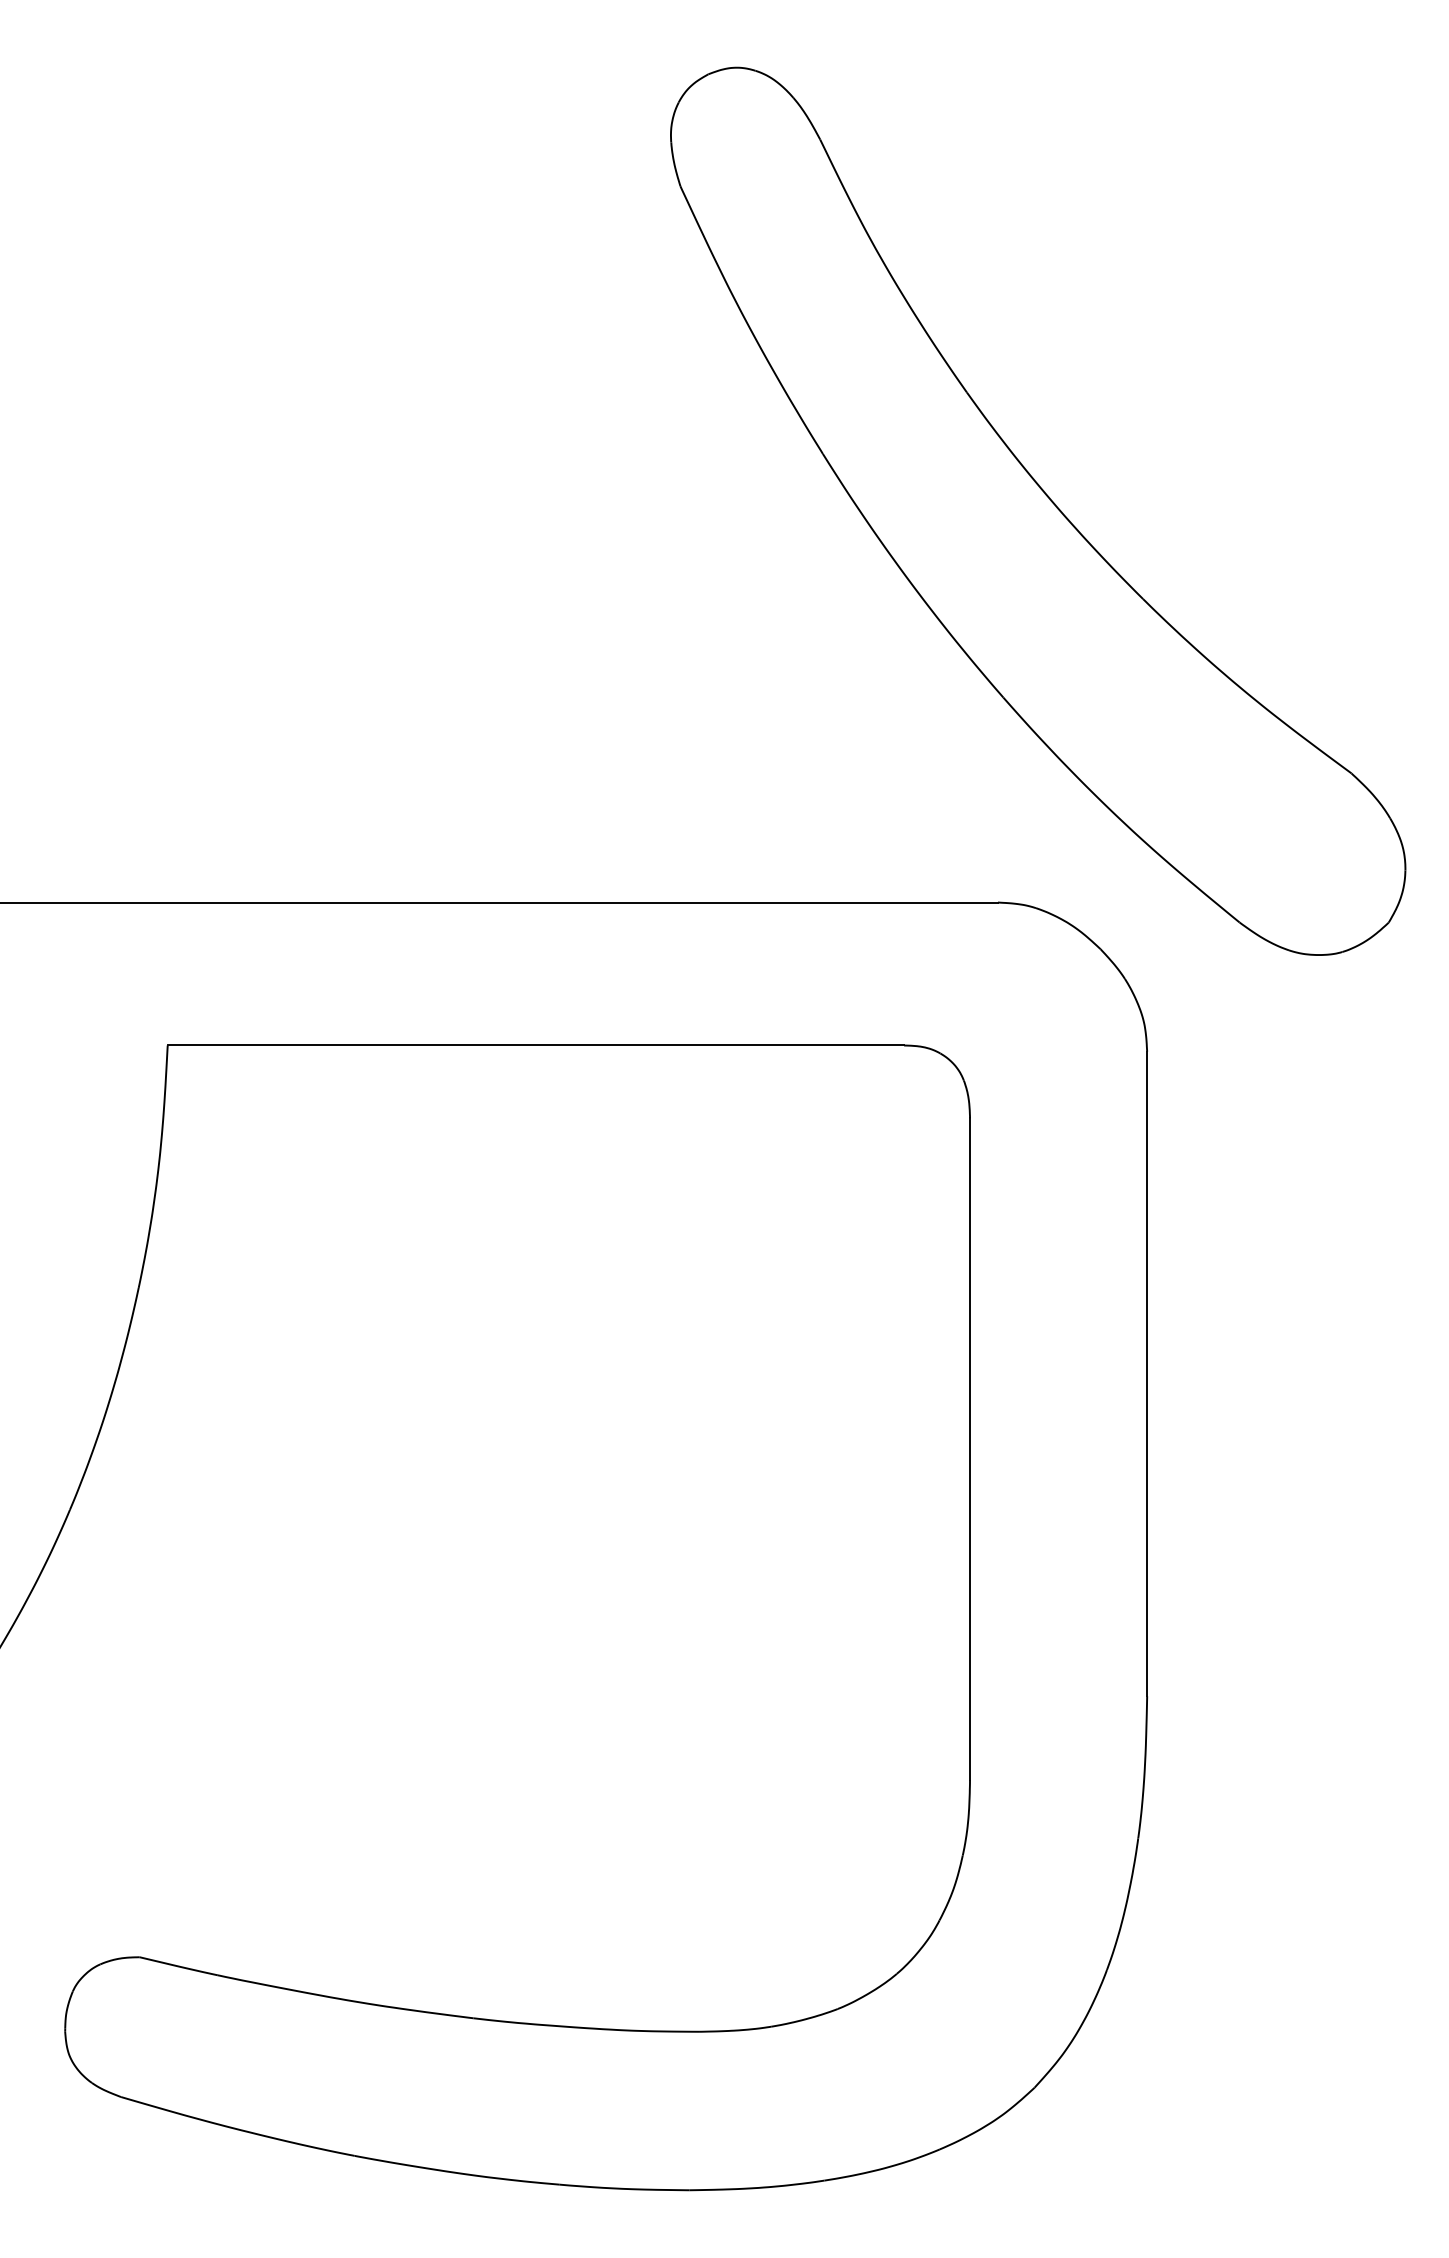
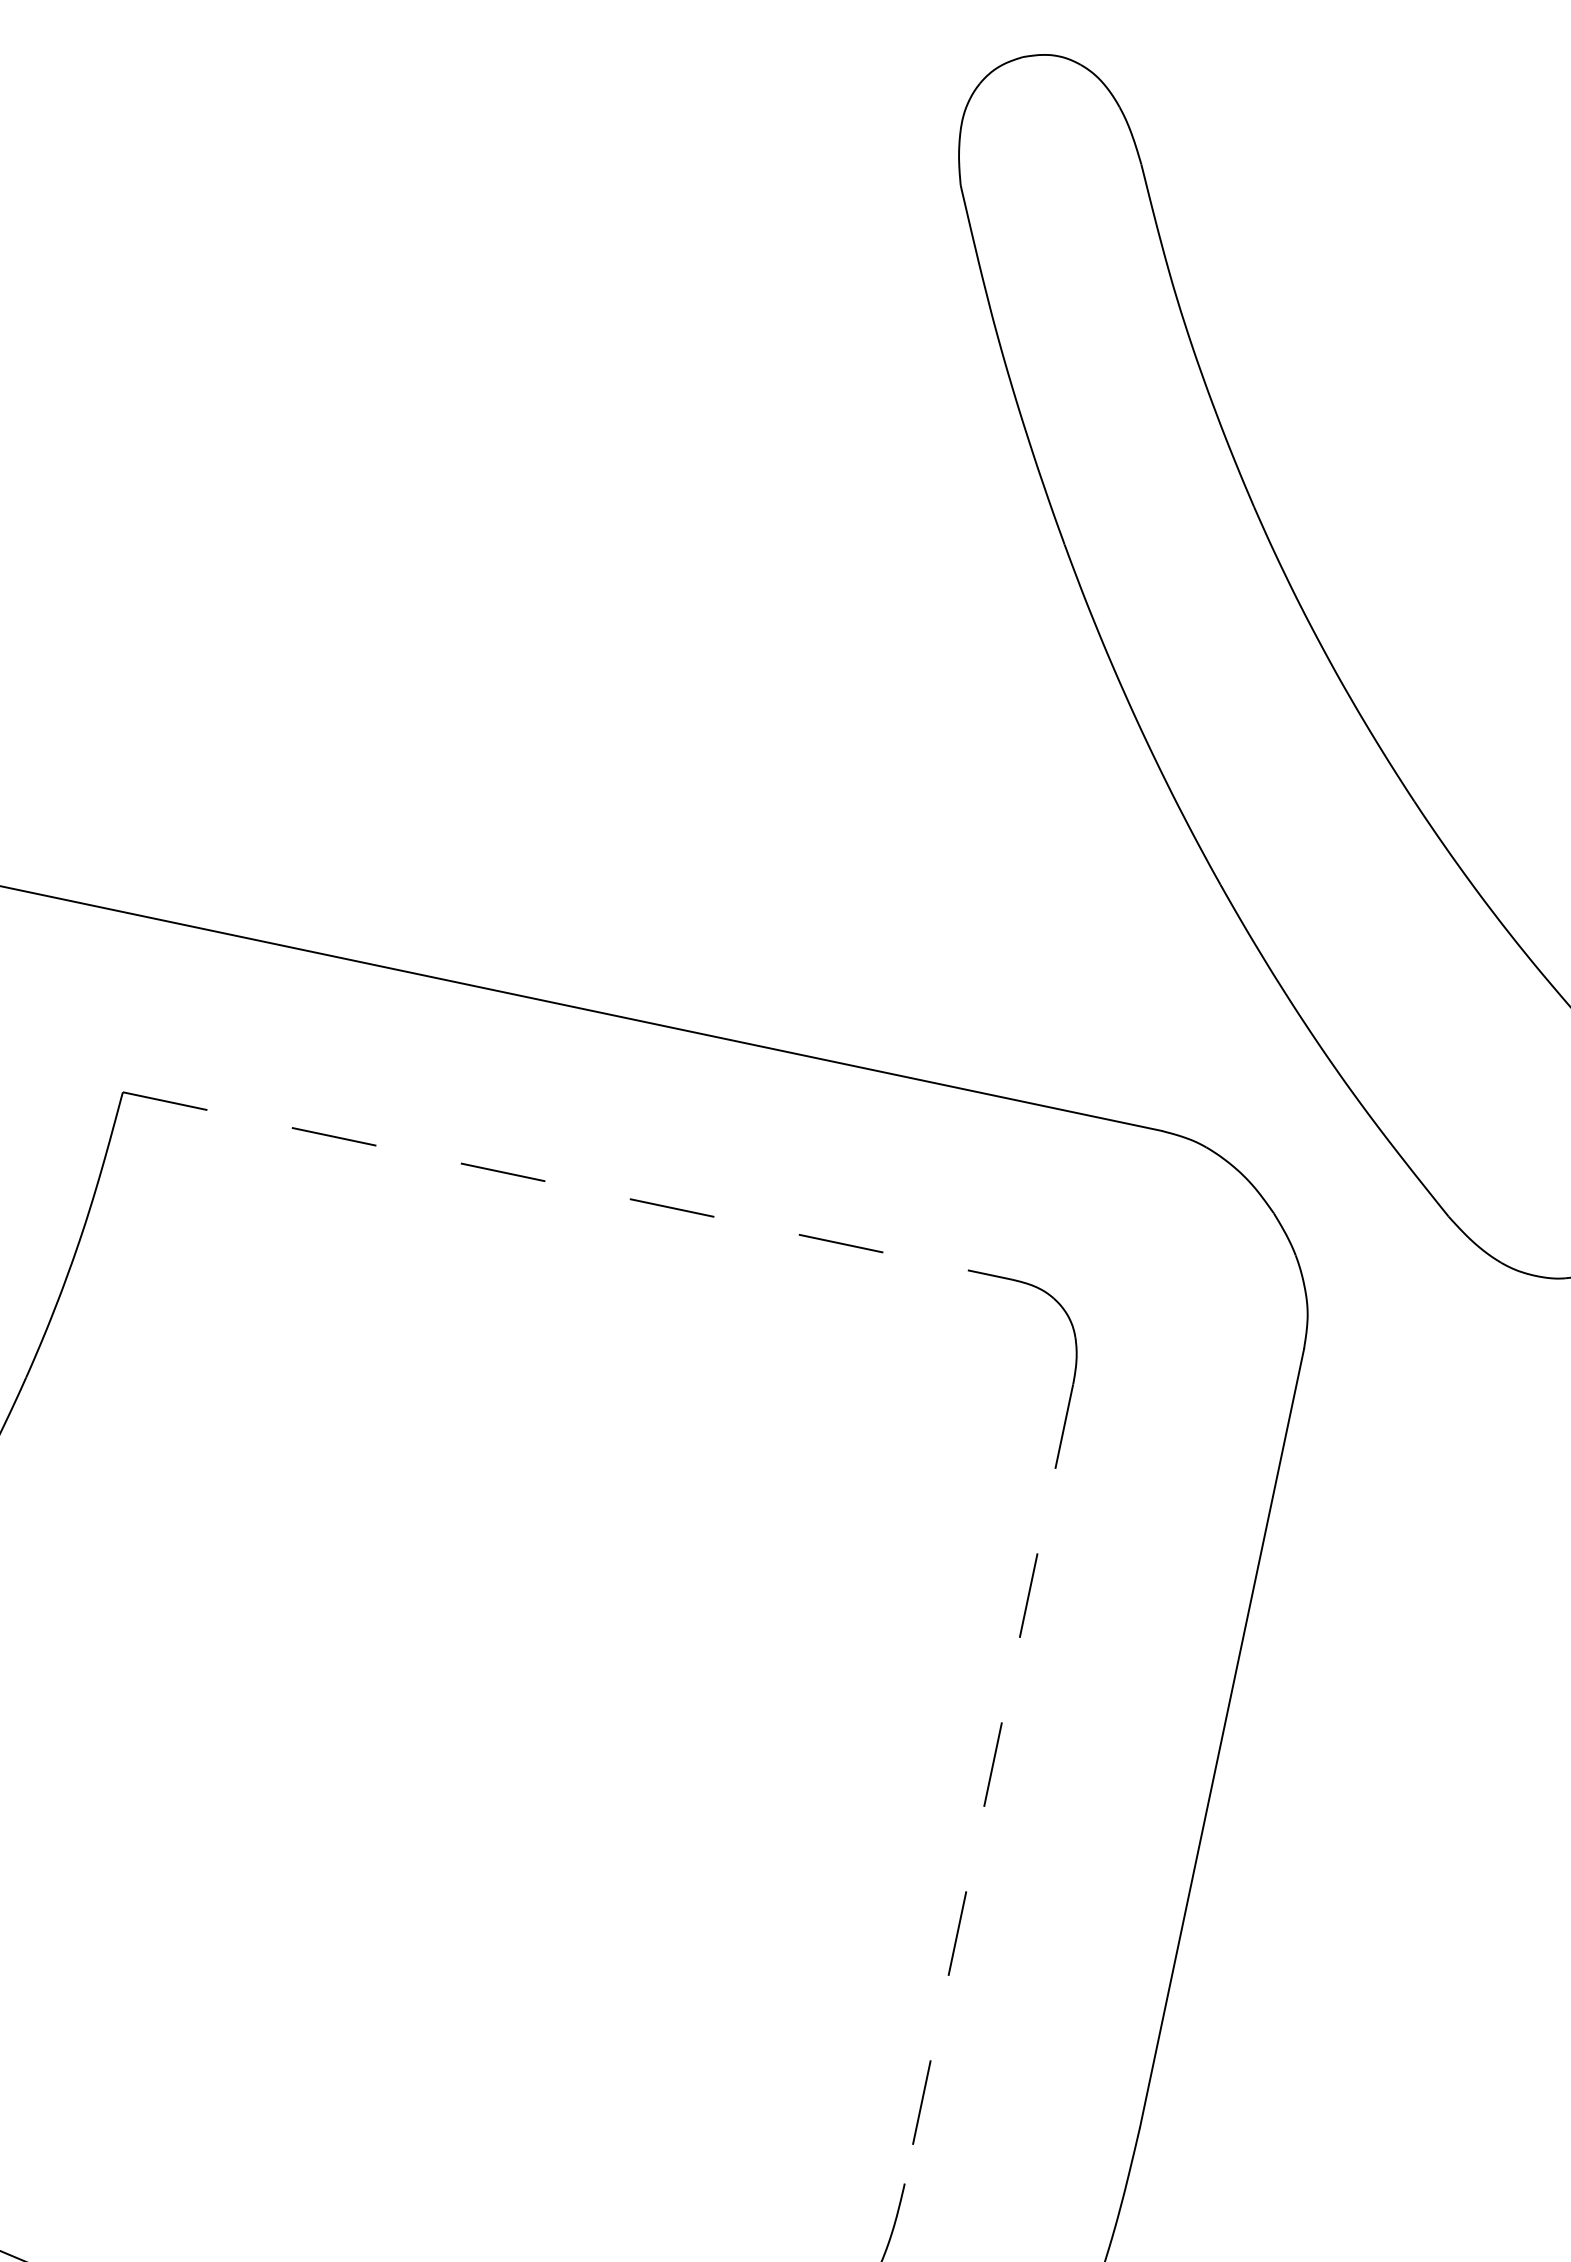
line: (536, 1045) -> (568, 1186), solid -> dashed
line: (970, 1449) -> (989, 1784), solid -> dashed

